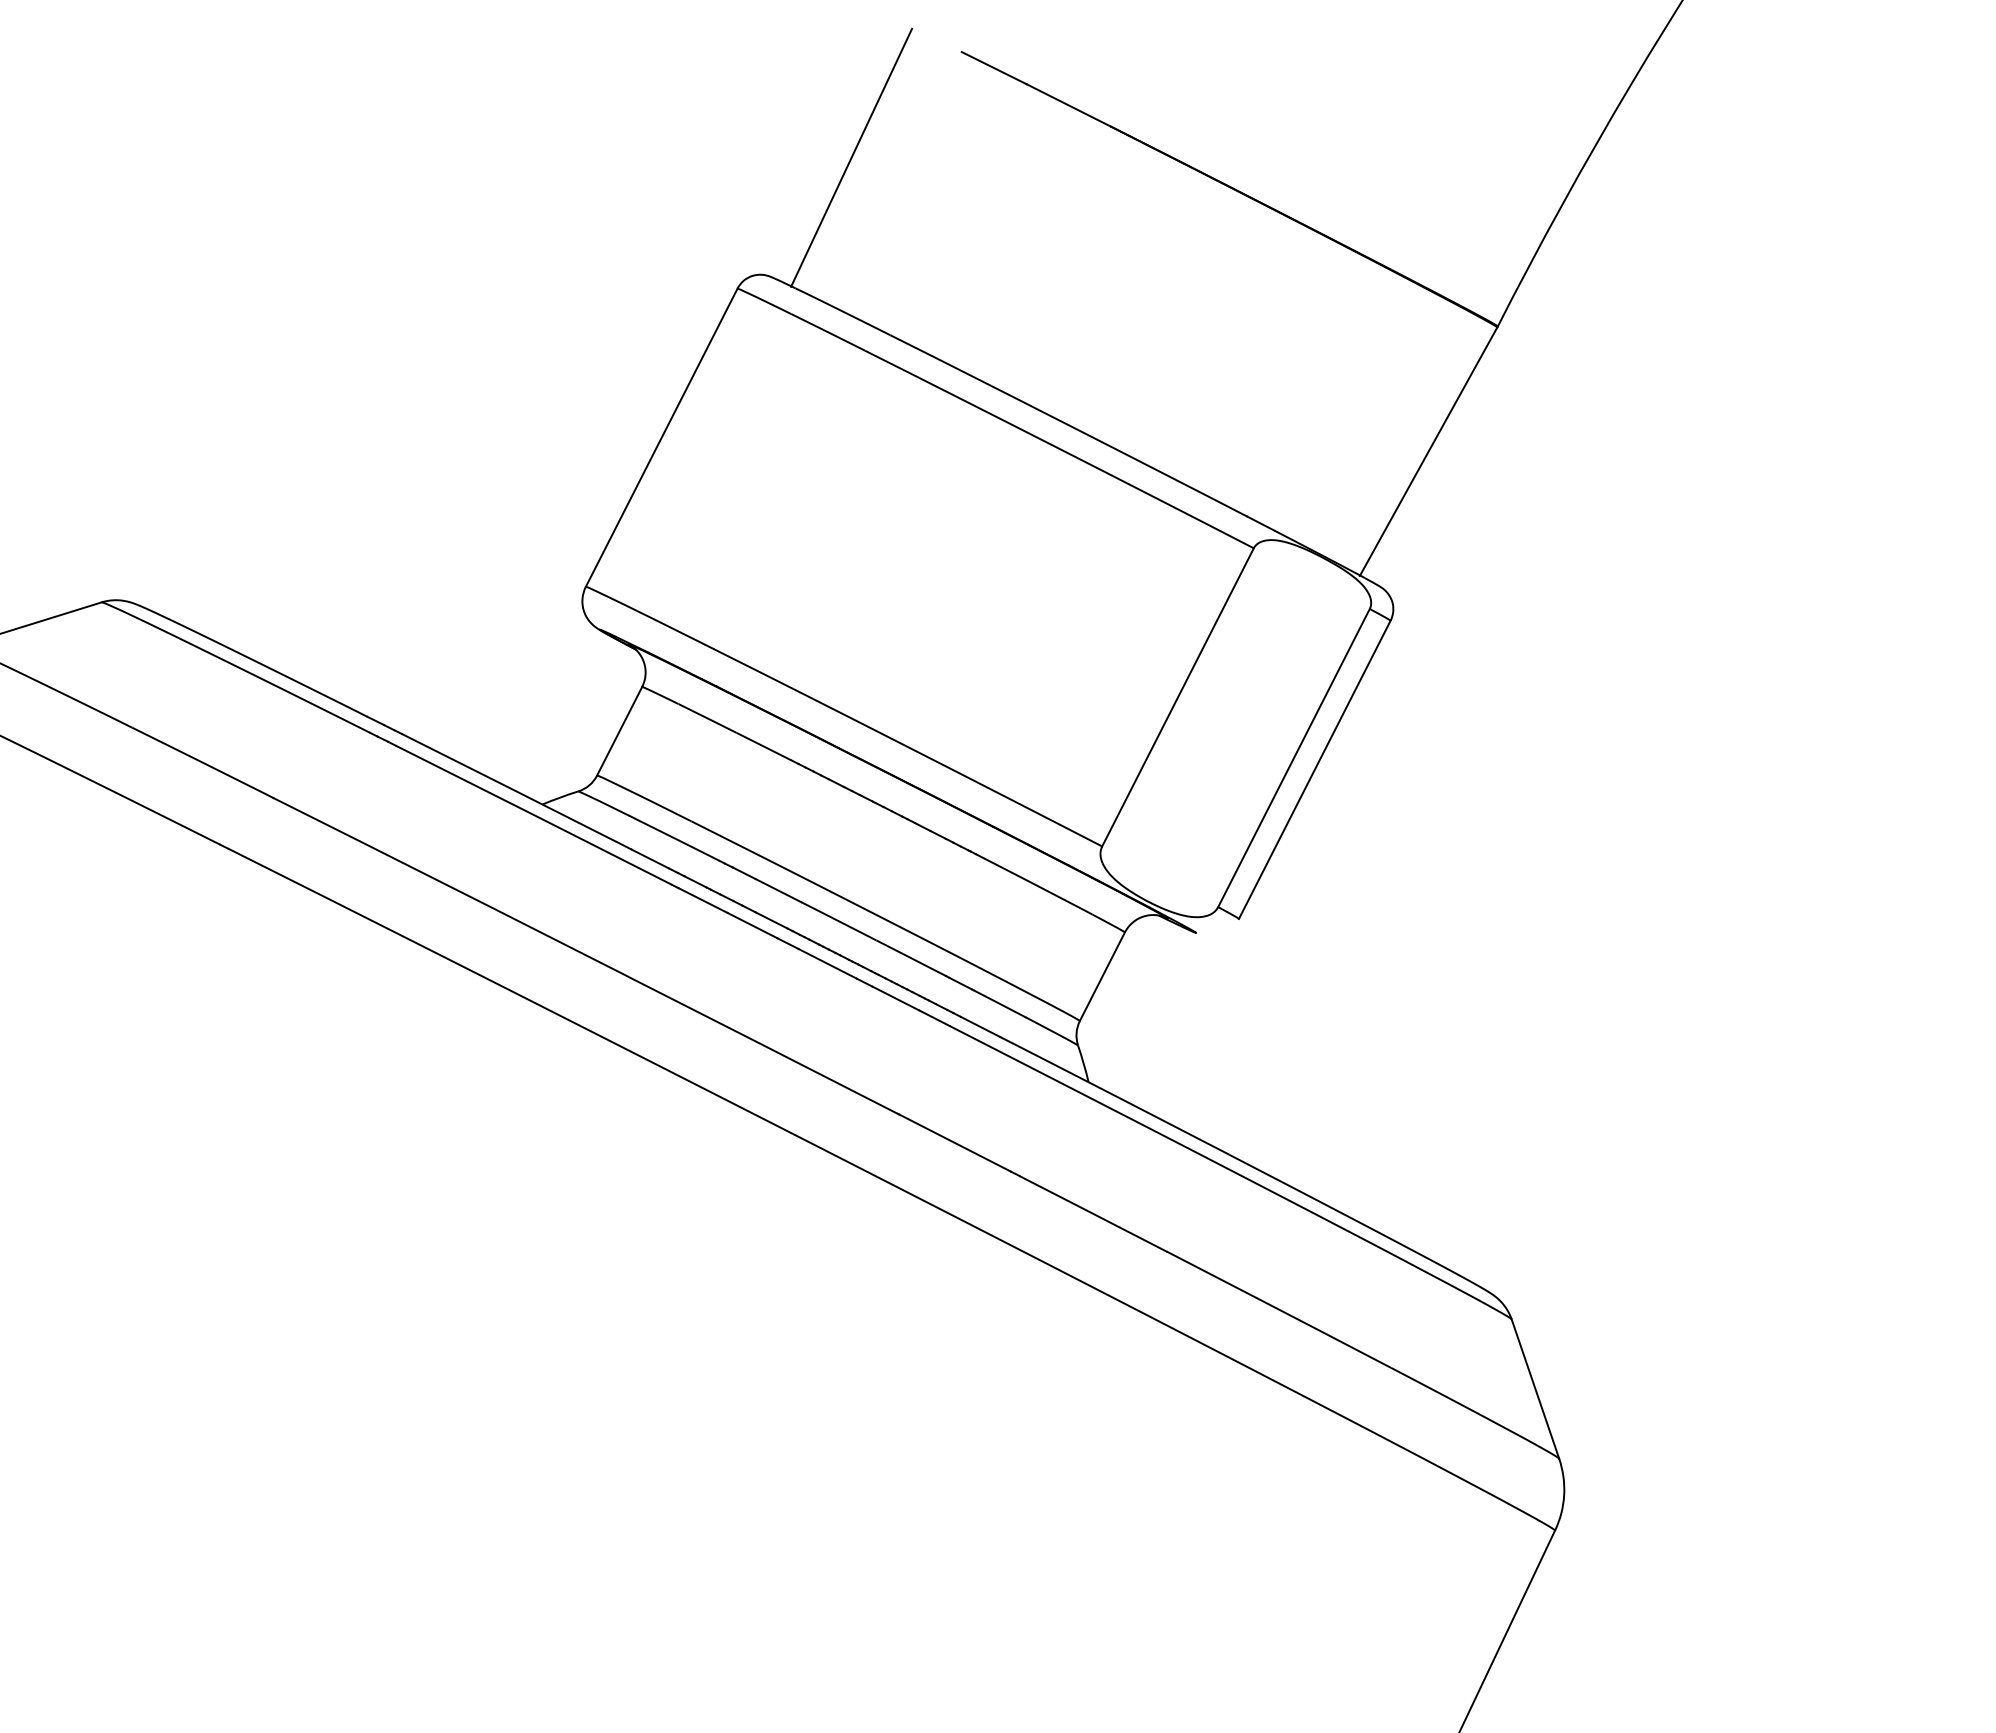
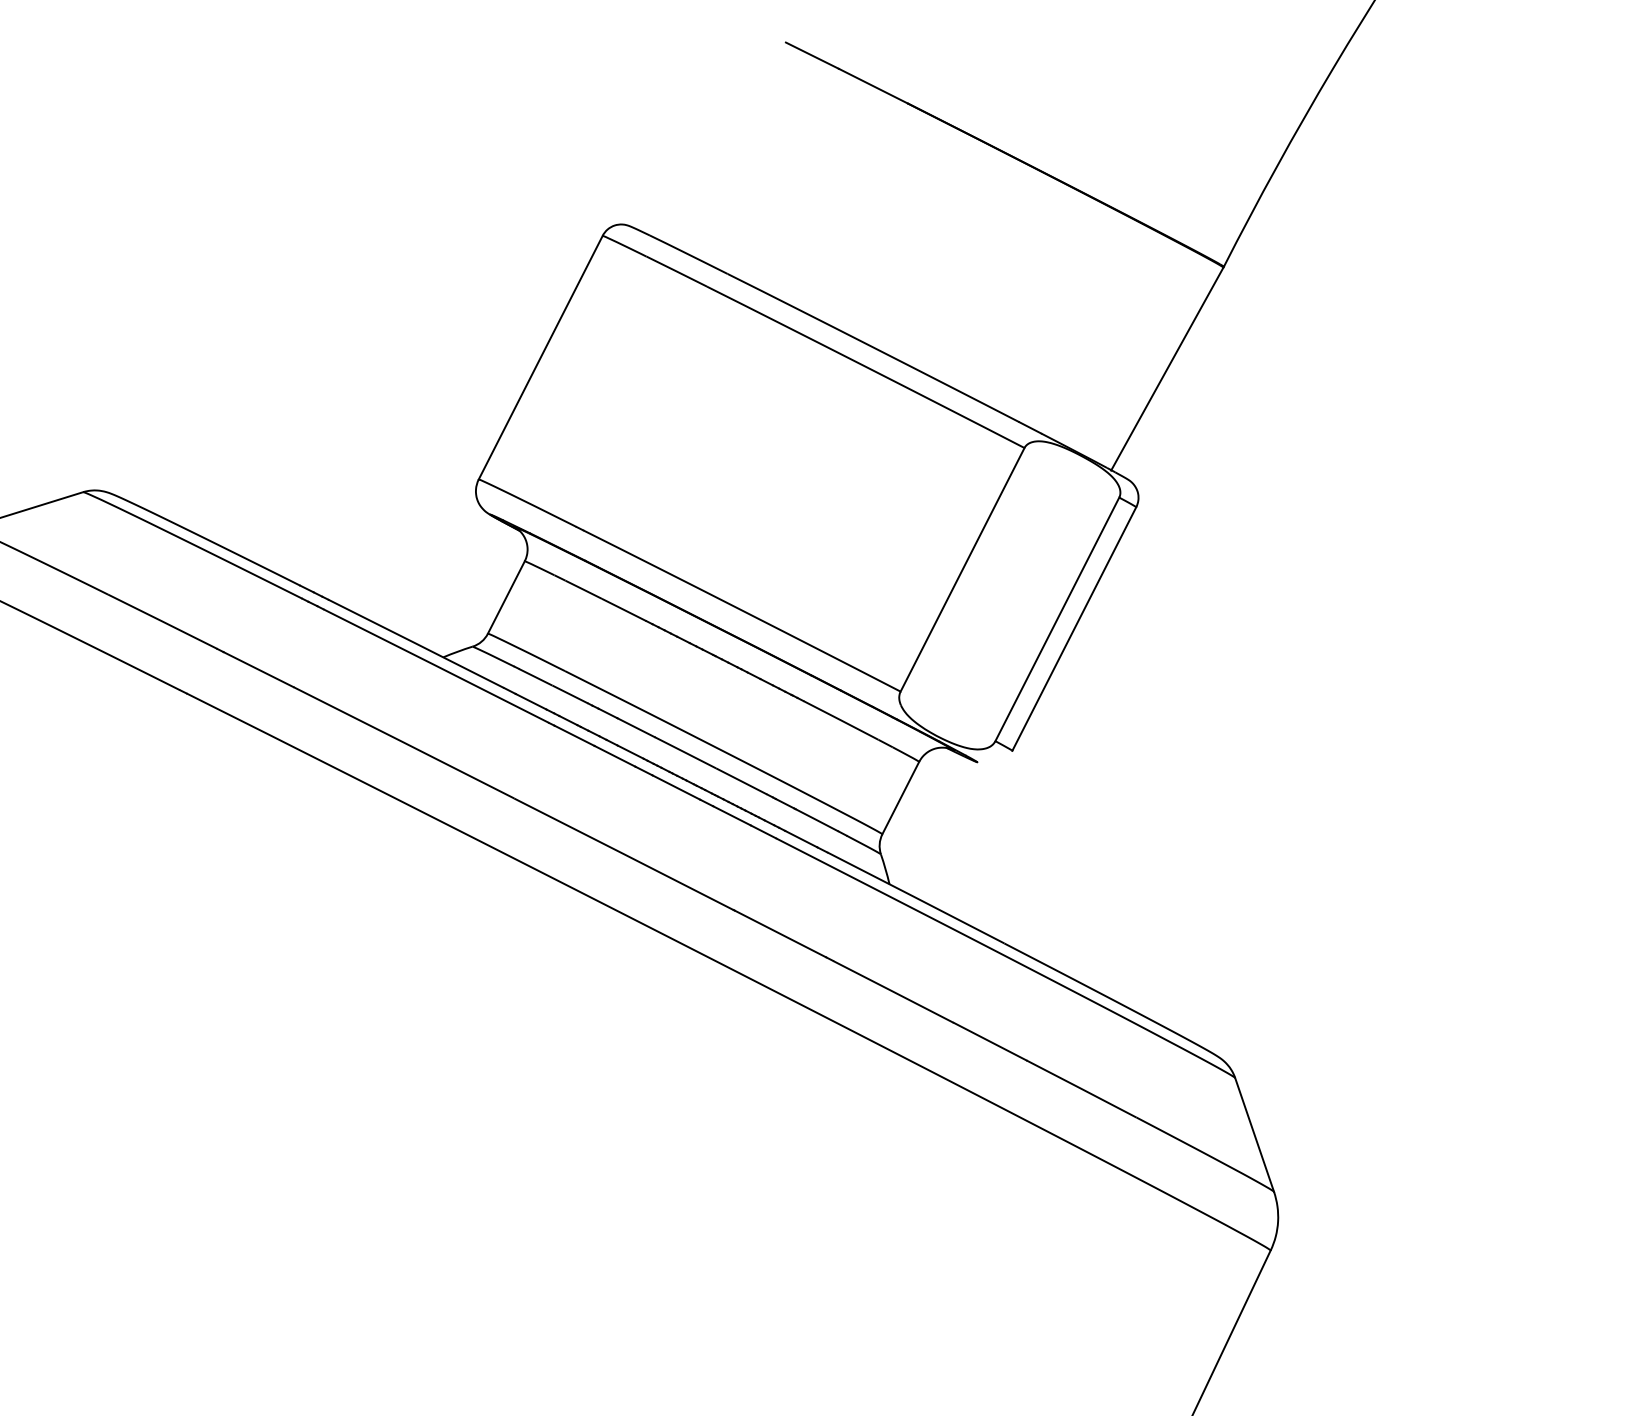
line: (851, 157) -> (695, 128), removed

